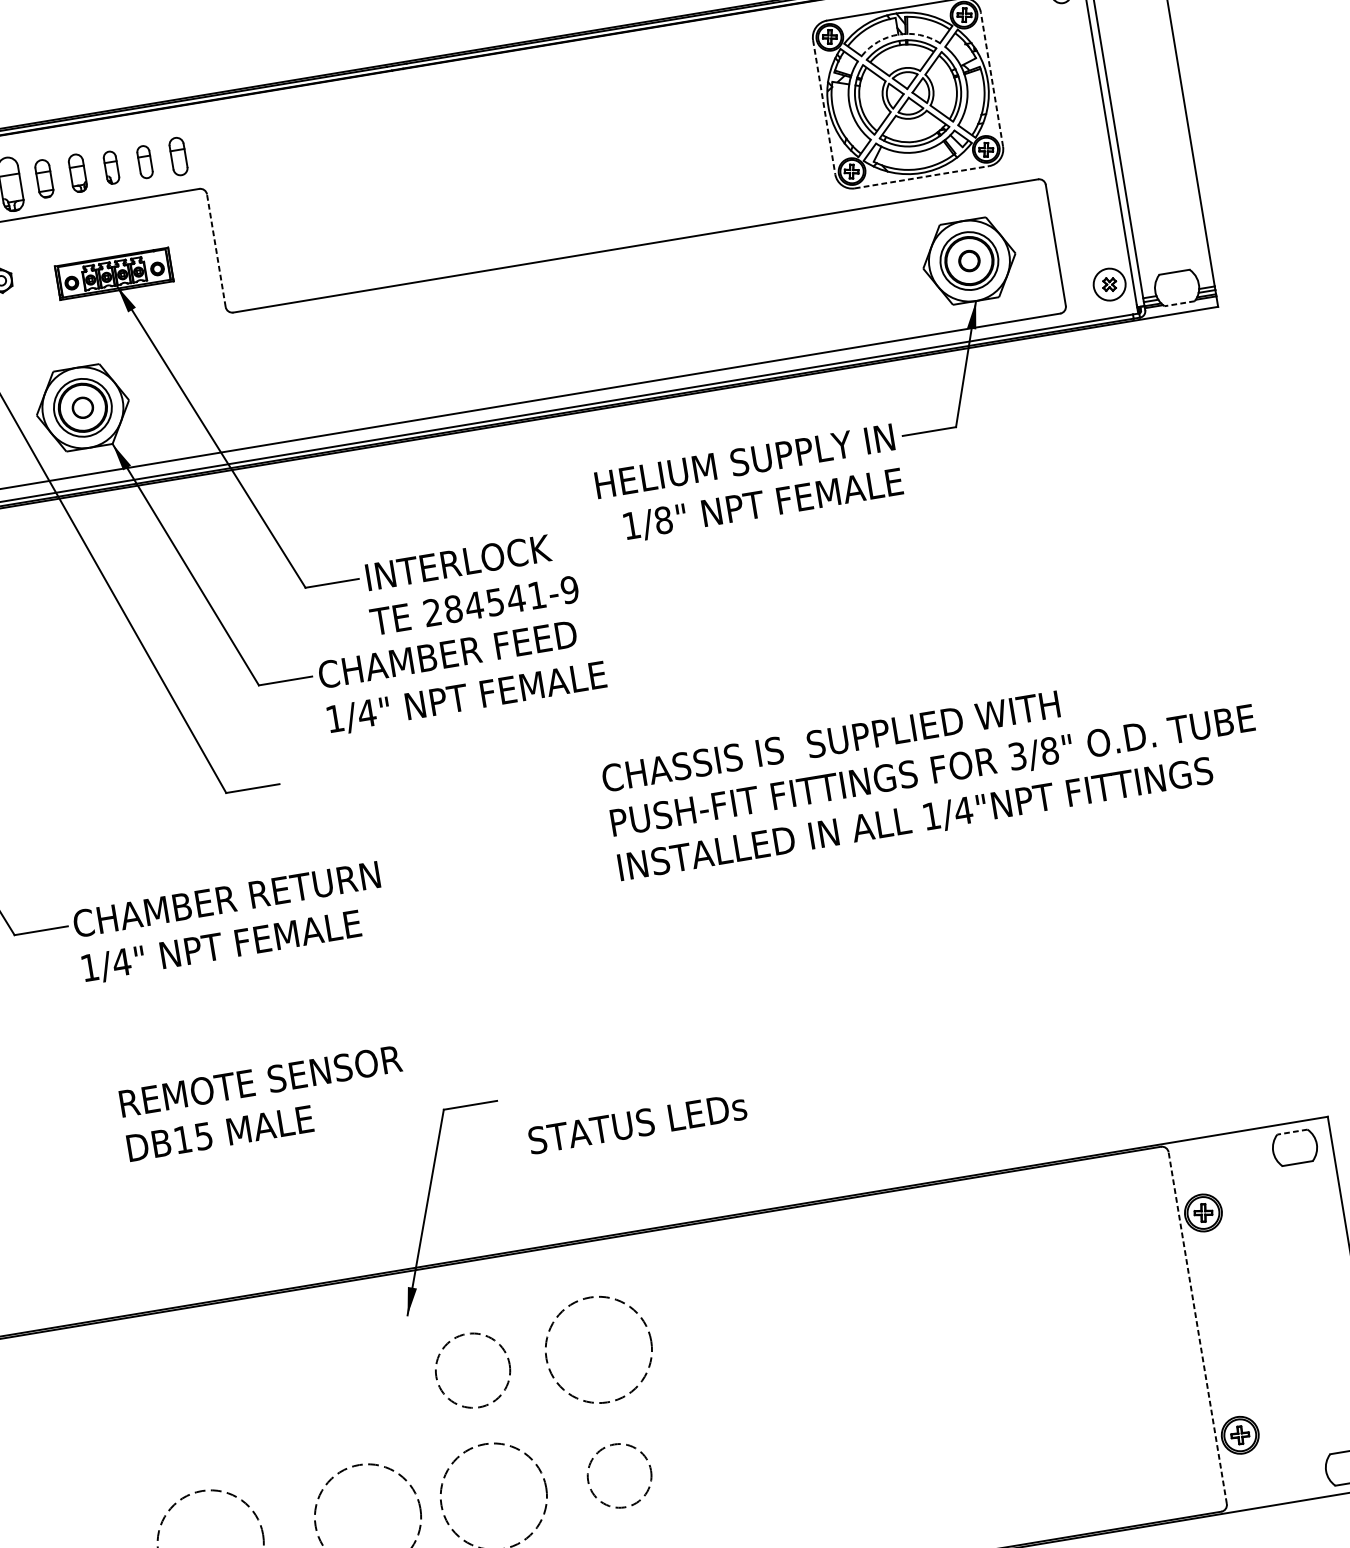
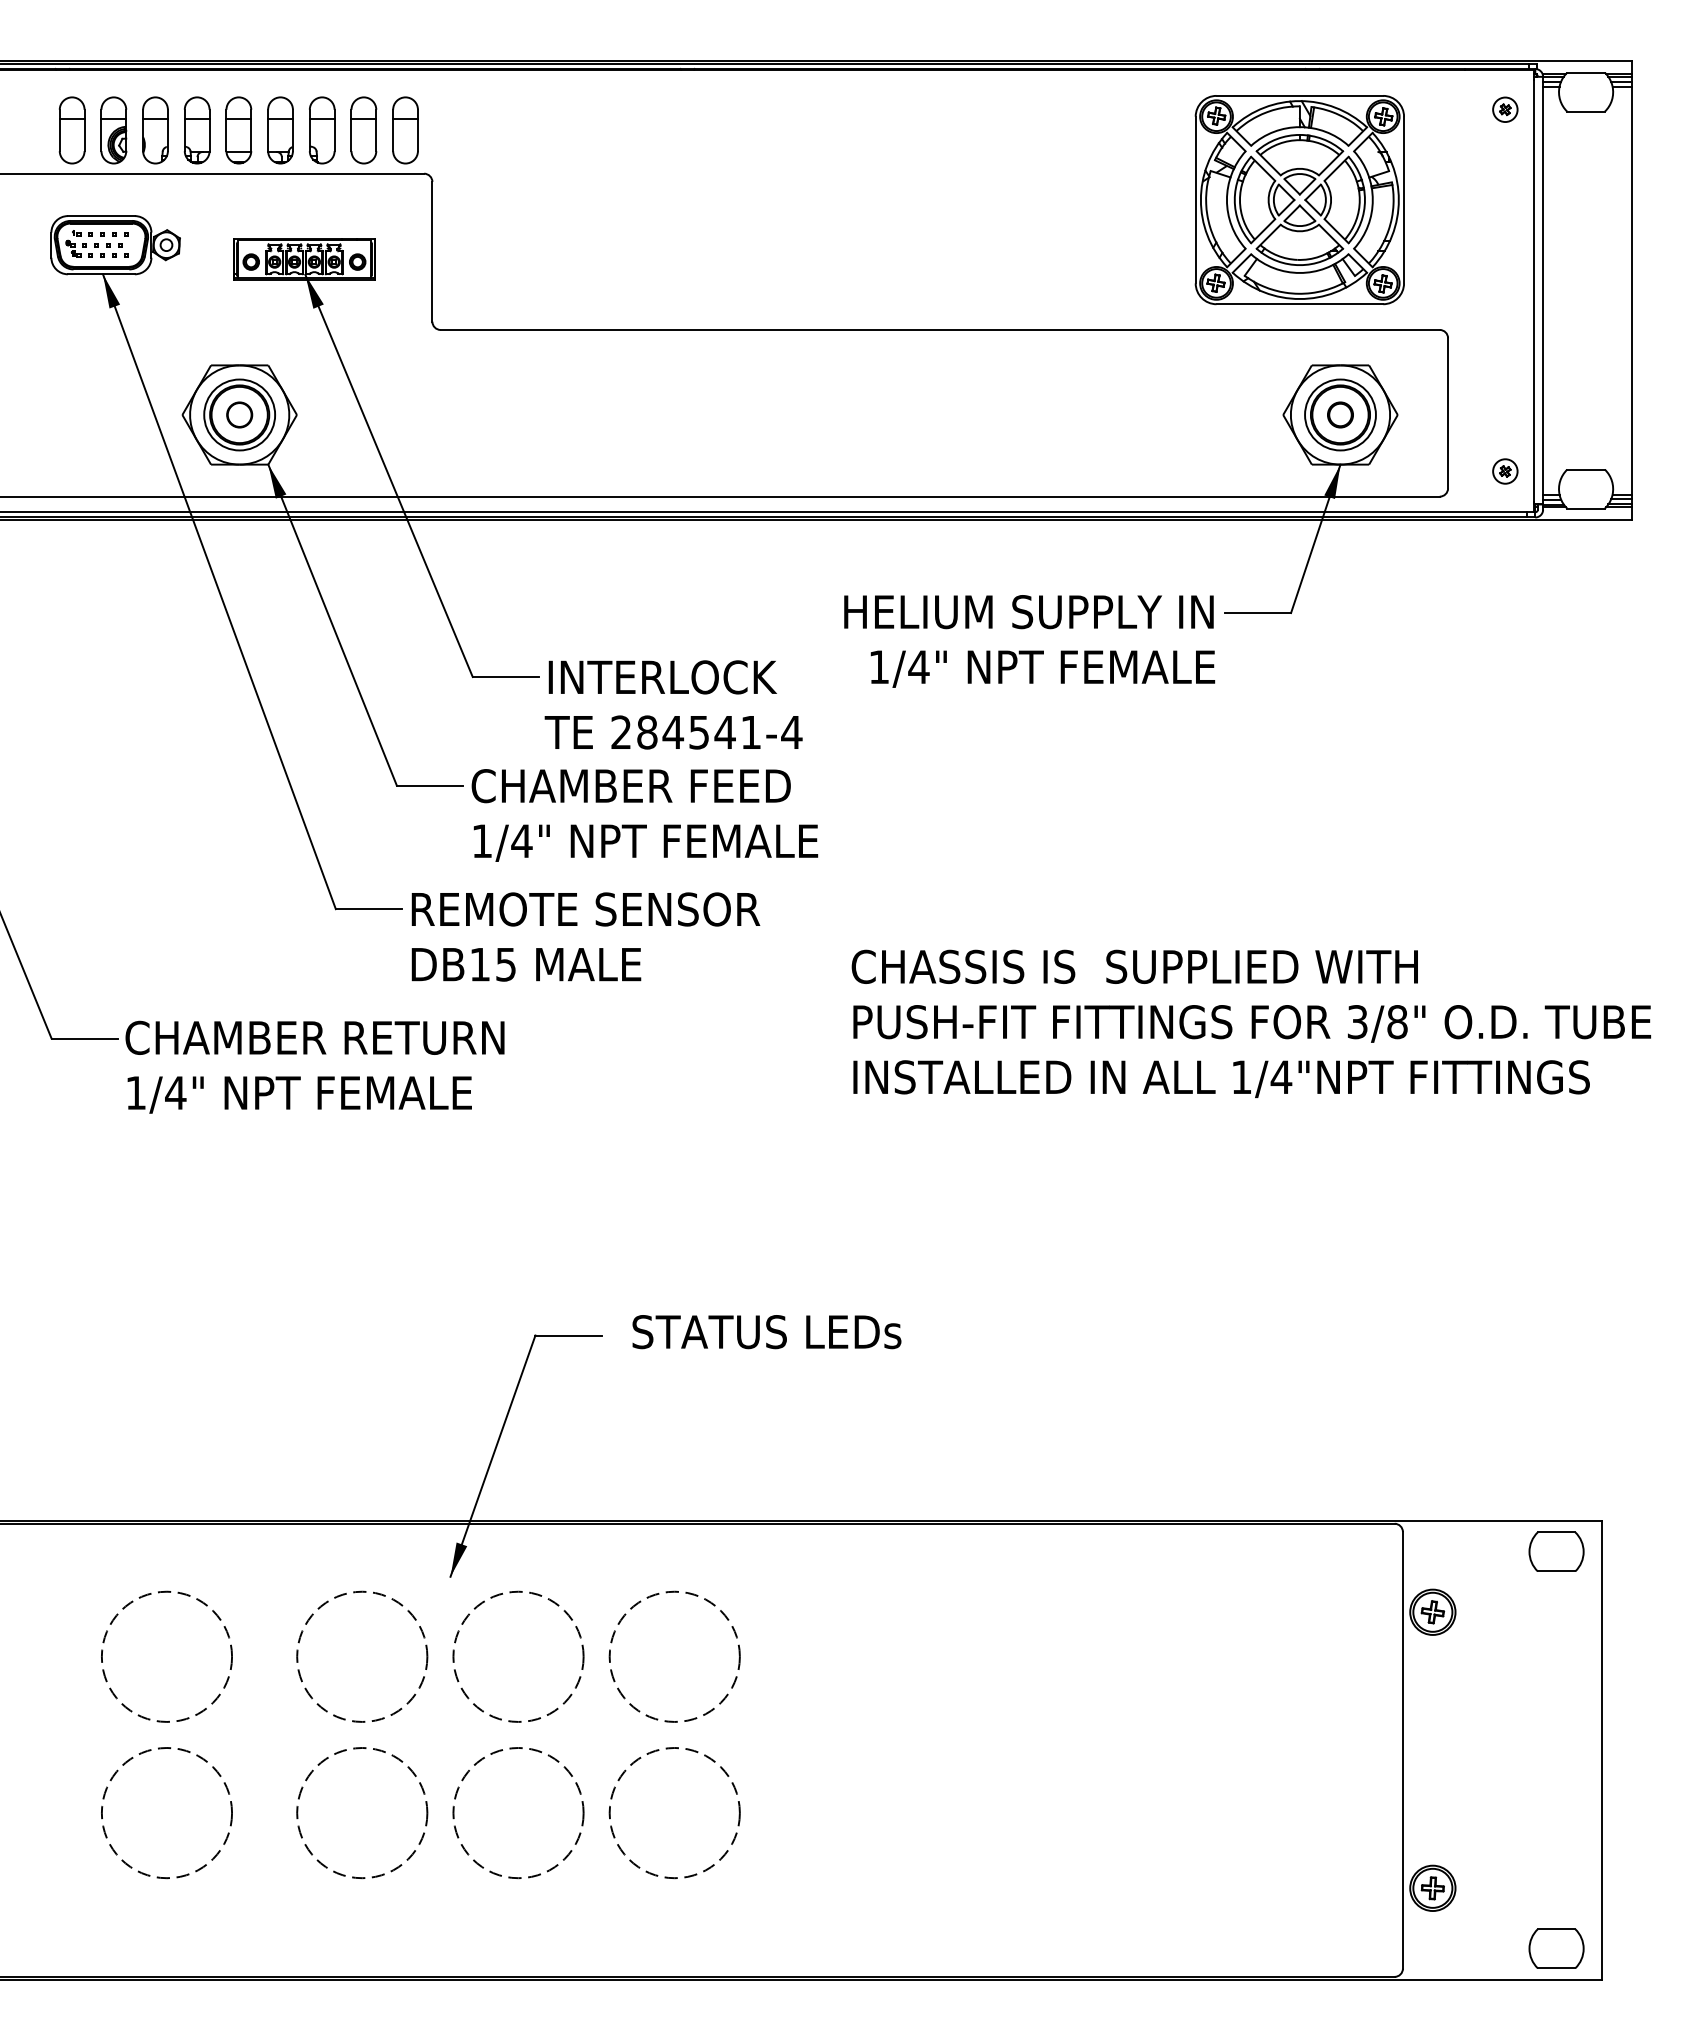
arc: (898, 35) -> (1299, 127), dashed -> solid
line: (992, 78) -> (1404, 199), dashed -> solid
line: (824, 107) -> (1195, 200), dashed -> solid
part: (178, 156) -> (405, 130), size x1.43
part: (144, 162) -> (363, 130), size x1.67
part: (111, 167) -> (322, 130), size x1.67
part: (77, 173) -> (280, 130), size x1.43
line: (922, 177) -> (1300, 304), dashed -> solid
part: (44, 178) -> (238, 130), size x1.43
line: (216, 250) -> (432, 251), dashed -> solid
part: (1109, 284) -> (1505, 471), size x0.62
line: (1180, 303) -> (1586, 508), dashed -> solid
text: (663, 520) -> (918, 667), 1/8" -> 1/4"
text: (569, 589) -> (791, 732), 284541-9 -> 284541-4
text: (931, 771) -> (1250, 1023), moved
text: (264, 1103) -> (585, 936), moved
text: (637, 1124) -> (766, 1332), moved
line: (1292, 1132) -> (1556, 1532), dashed -> solid
line: (1197, 1327) -> (1402, 1749), dashed -> solid
circle: (472, 1370) -> (518, 1656), size x1.43
circle: (347, 1391) -> (362, 1656), added
circle: (189, 1417) -> (166, 1656), added
circle: (619, 1476) -> (674, 1813), size x1.67

